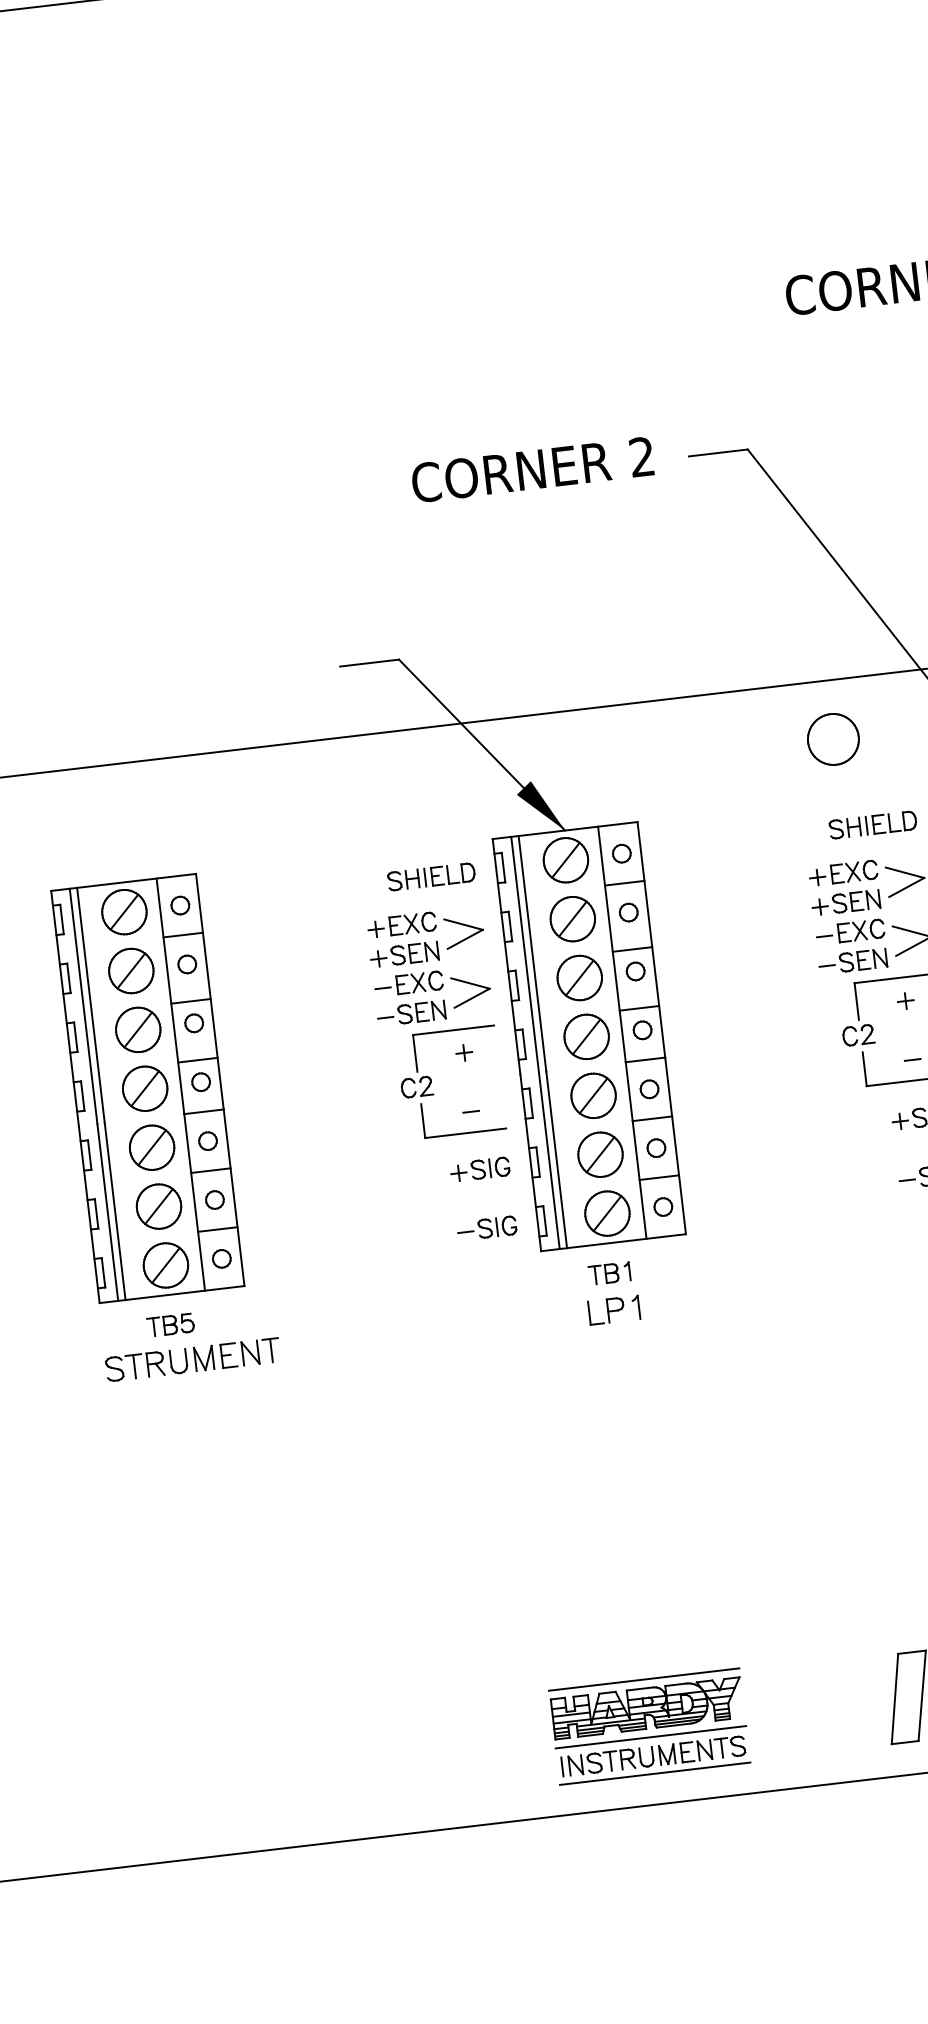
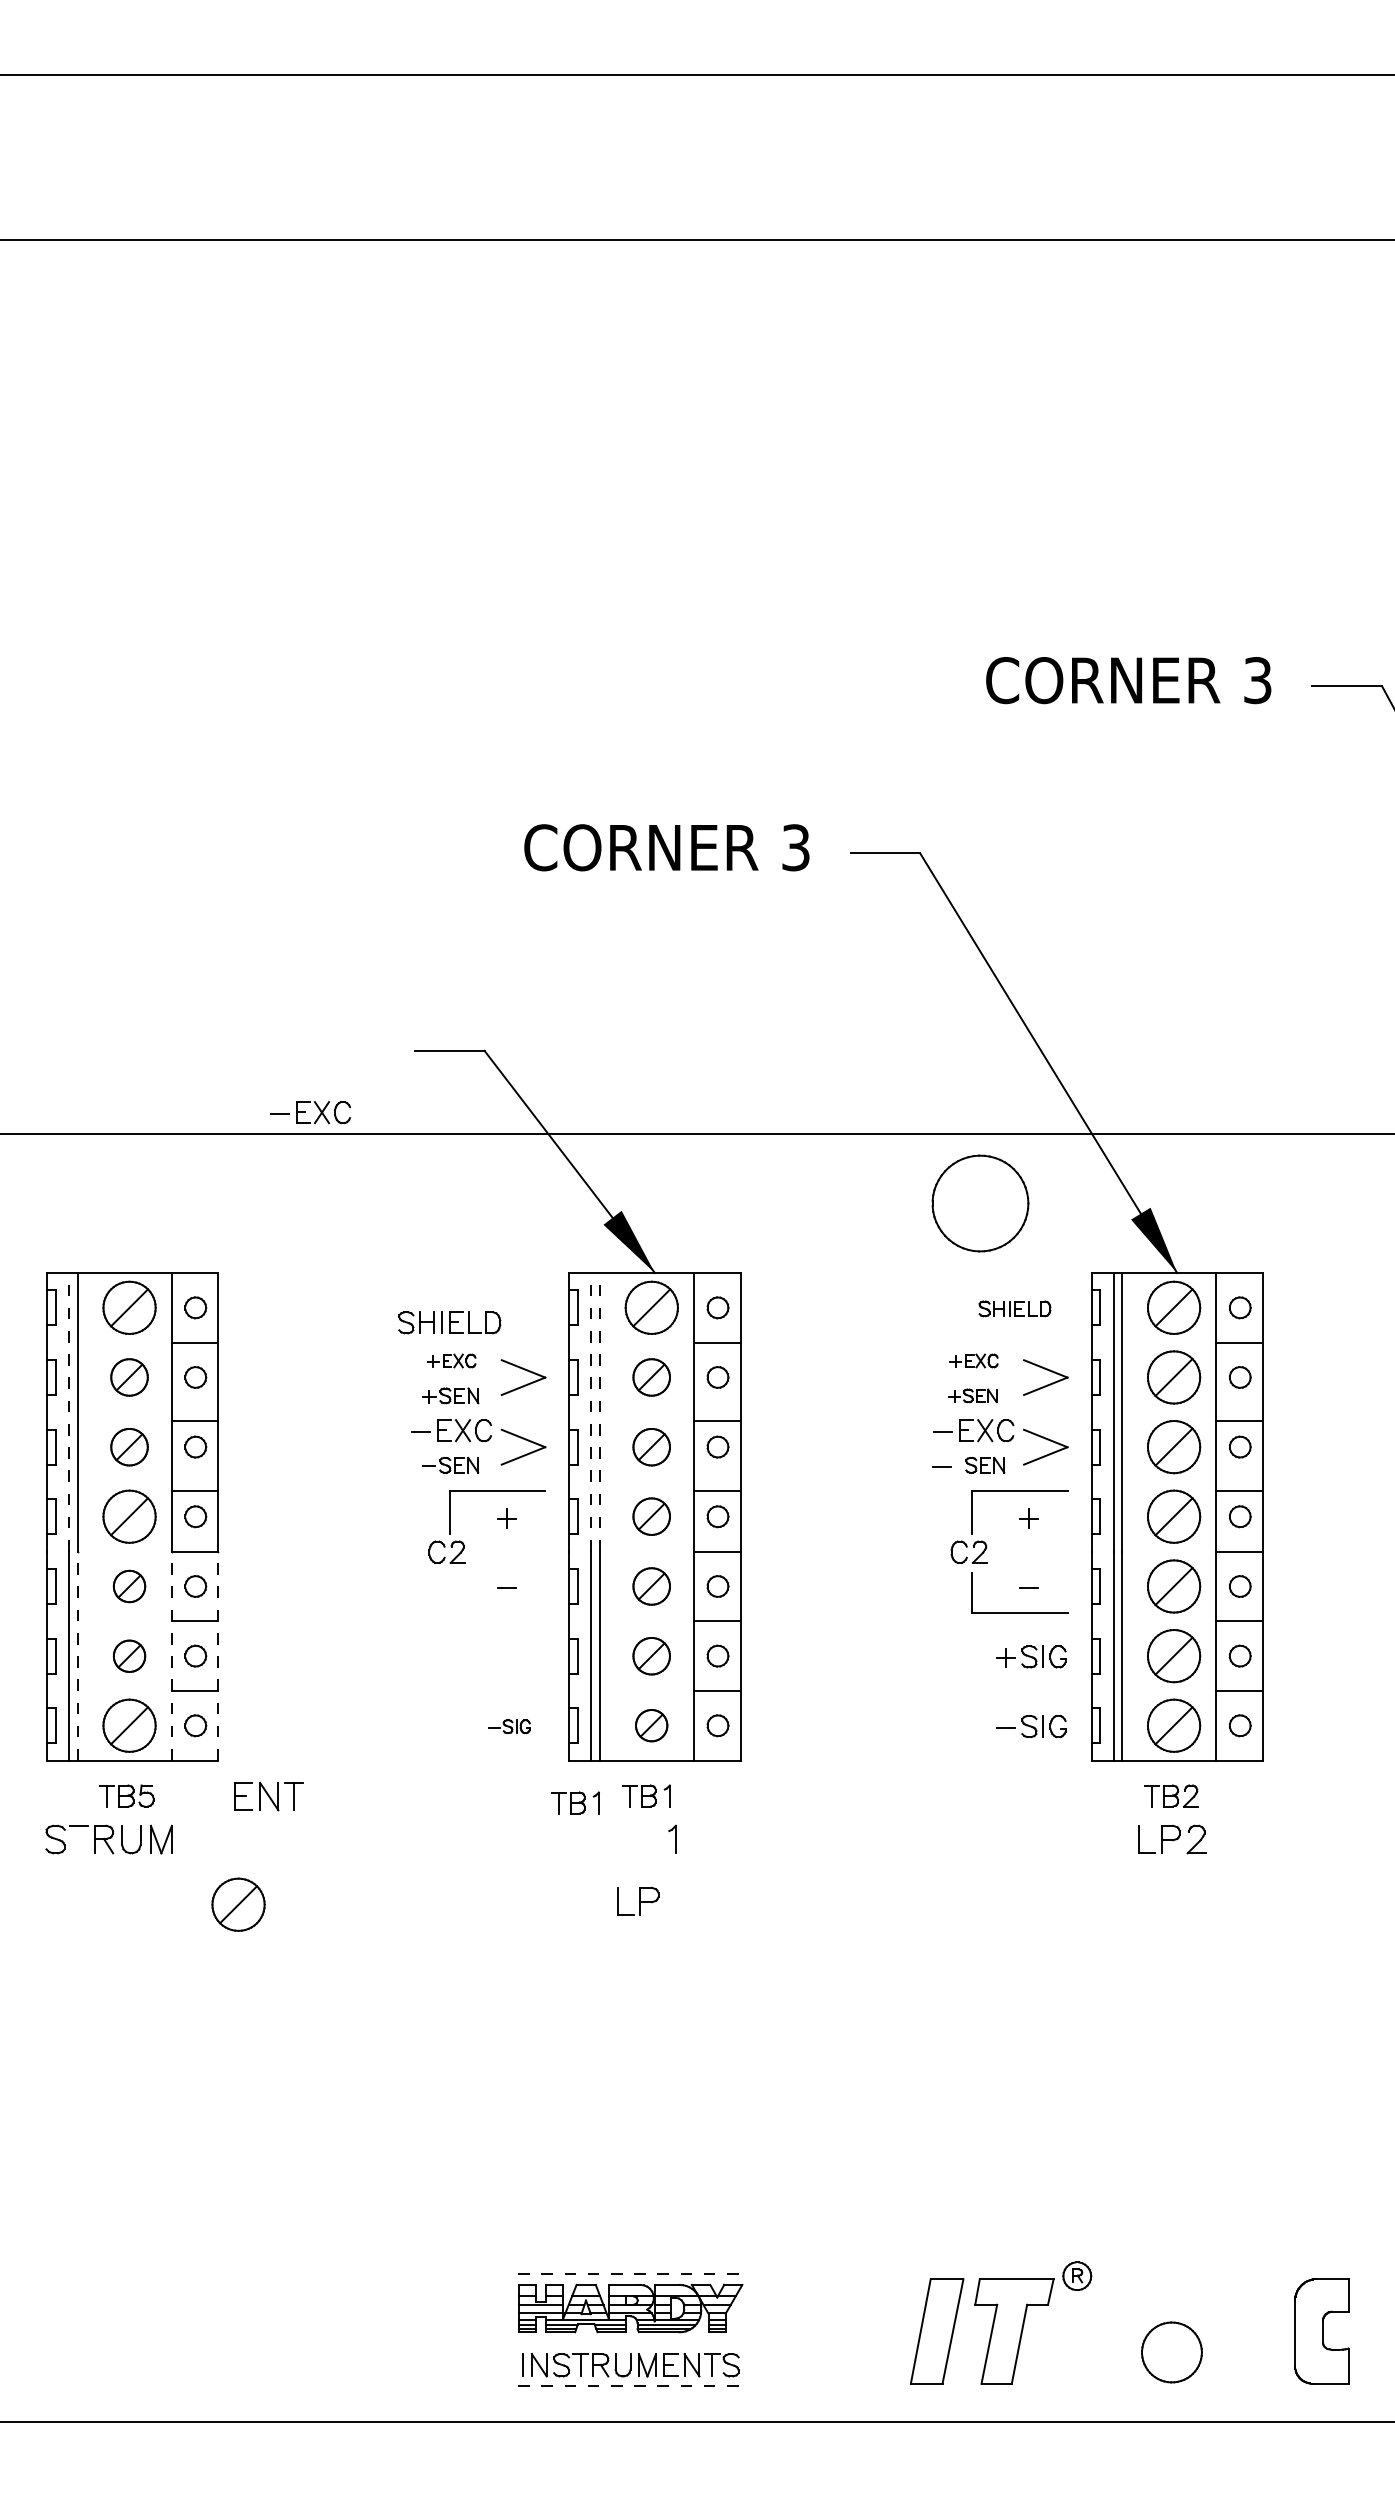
text: (641, 456) -> (795, 847), 2 -> 3
part: (257, 729) -> (310, 1112), added
part: (833, 739) -> (980, 1203), size x1.6
part: (872, 824) -> (1014, 1308), size x0.7
part: (843, 872) -> (973, 1360), size x0.6
part: (431, 876) -> (449, 1322), moved
part: (845, 902) -> (972, 1395), size x0.6
part: (572, 919) -> (651, 1377), size x0.7
part: (401, 924) -> (451, 1360), size x0.6
line: (525, 953) -> (591, 1411), solid -> dashed
line: (532, 953) -> (599, 1411), solid -> dashed
part: (404, 954) -> (450, 1395), size x0.7
part: (863, 959) -> (985, 1464), size x0.7
part: (131, 971) -> (129, 1377), size x0.7
part: (579, 978) -> (651, 1447), size x0.7
line: (83, 1005) -> (69, 1411), solid -> dashed
part: (411, 1012) -> (450, 1464), size x0.7
part: (138, 1030) -> (129, 1447), size x0.7
part: (586, 1036) -> (651, 1516), size x0.7
part: (593, 1095) -> (651, 1586), size x0.7
part: (465, 1133) -> (497, 1612), removed
part: (152, 1147) -> (129, 1586), size x0.6
part: (600, 1155) -> (651, 1656), size x0.7
part: (480, 1169) -> (509, 1656), removed
line: (234, 1197) -> (218, 1655), solid -> dashed
line: (194, 1201) -> (171, 1655), solid -> dashed
part: (159, 1206) -> (129, 1656), size x0.6
line: (114, 1211) -> (77, 1655), solid -> dashed
part: (607, 1213) -> (651, 1725), size x0.6
part: (487, 1228) -> (509, 1726), size x0.6
part: (550, 1286) -> (575, 1802), added
part: (606, 1310) -> (638, 1900), moved
part: (249, 1353) -> (268, 1796), moved
line: (134, 1366) -> (79, 1839), removed
part: (275, 1405) -> (238, 1904), added
line: (643, 1679) -> (630, 2274), solid -> dashed
line: (650, 1737) -> (630, 2342), removed
line: (654, 1773) -> (630, 2385), solid -> dashed

